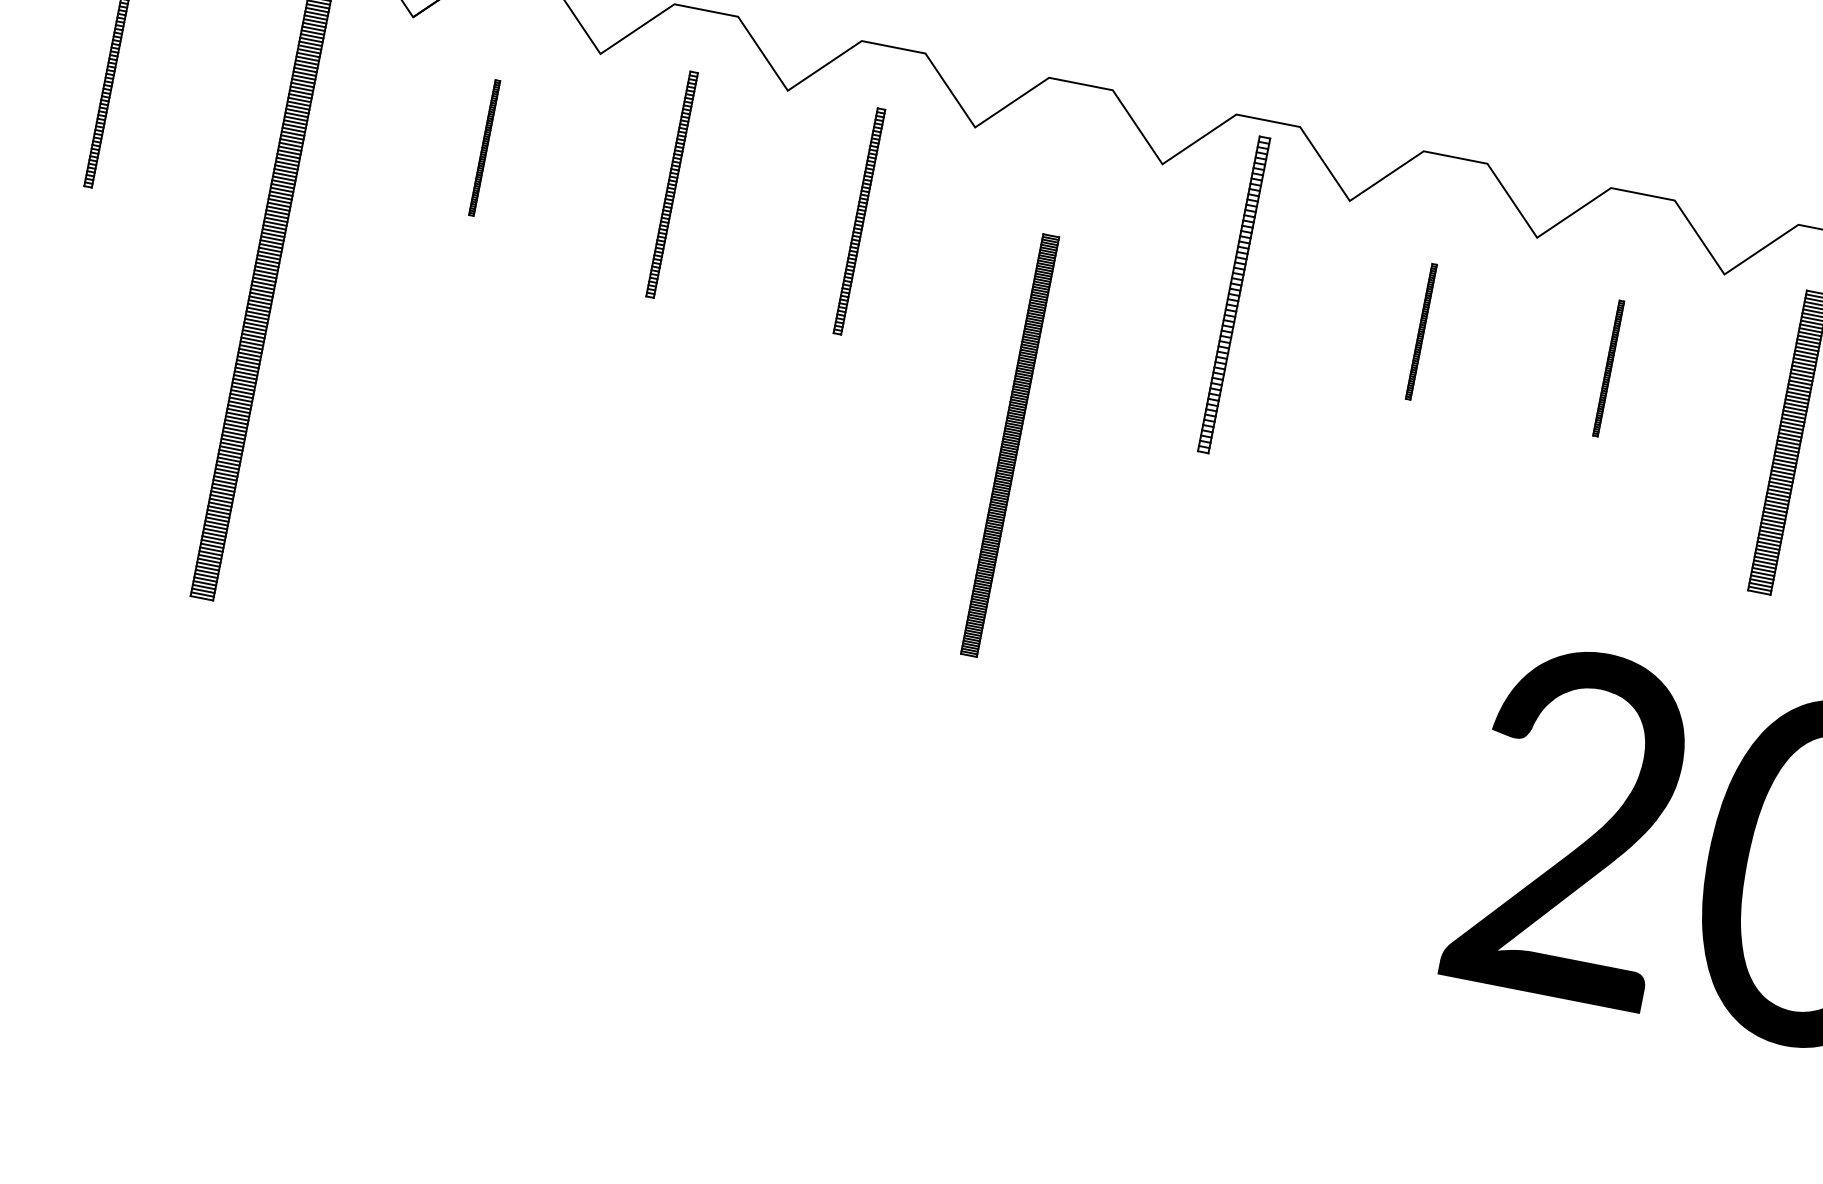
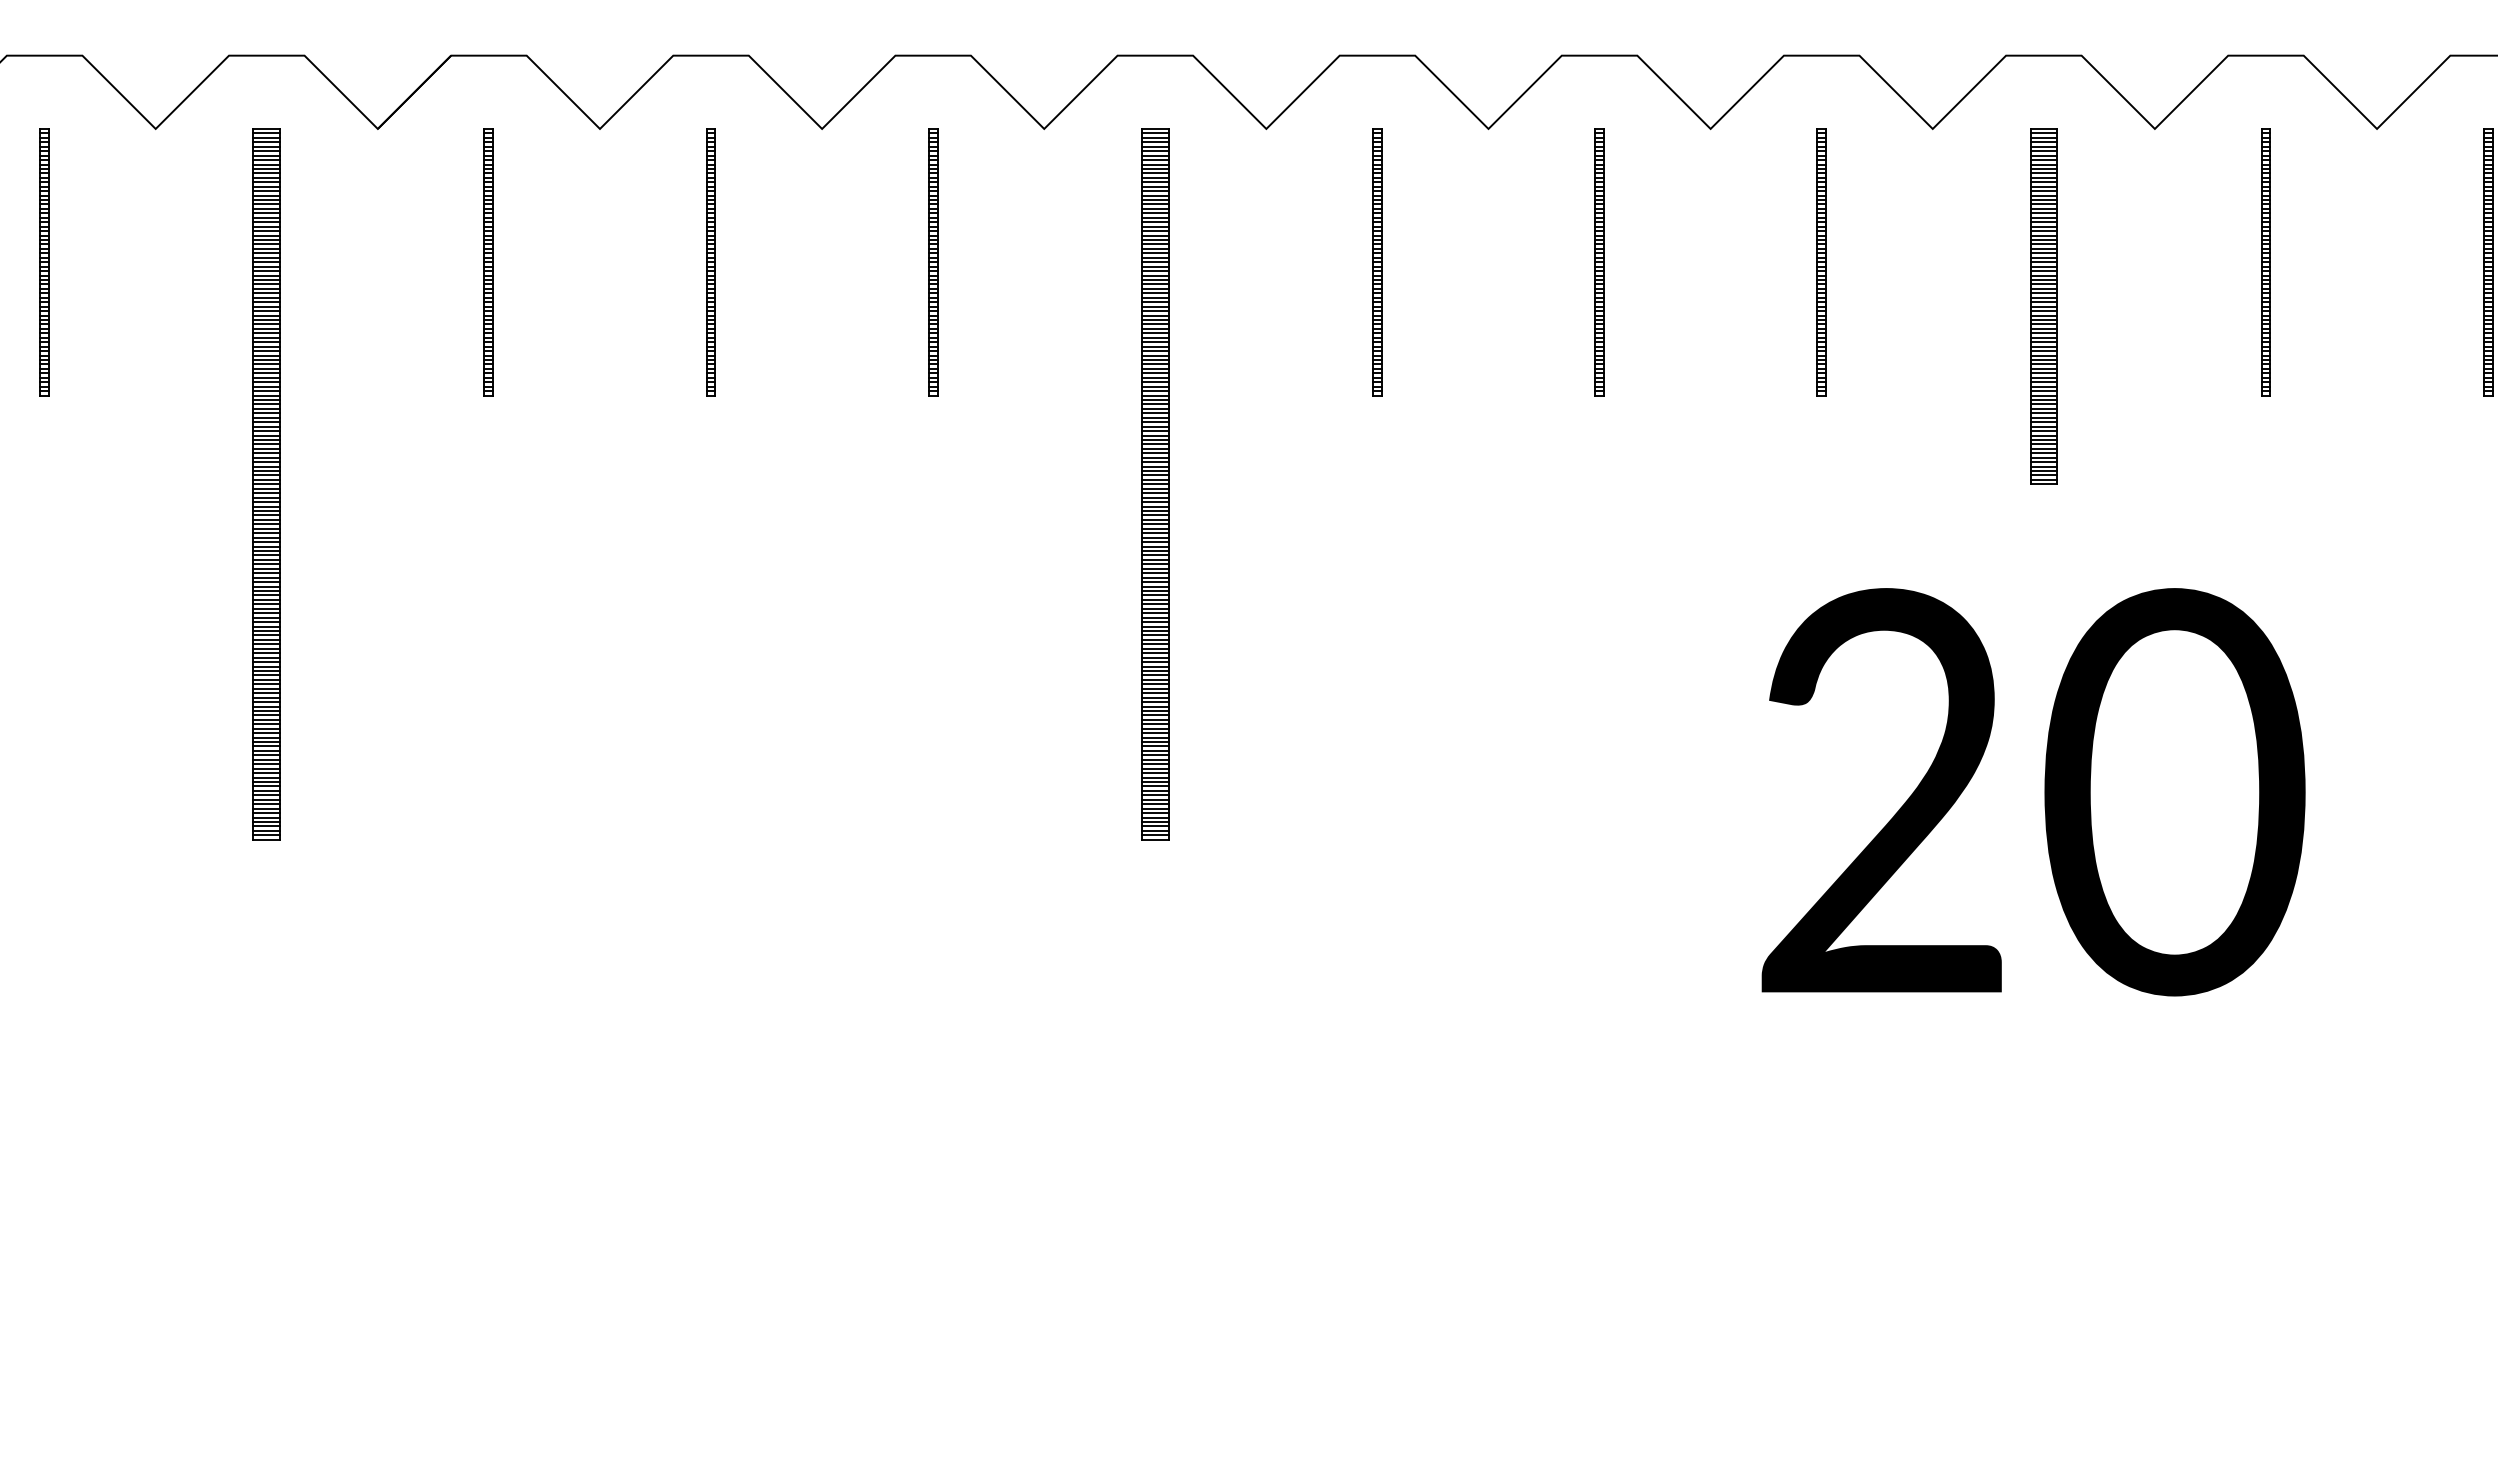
part: (484, 148) -> (488, 262), size x1.67
part: (1234, 295) -> (1377, 262), size x0.71
part: (1421, 331) -> (1599, 262), size x1.67
part: (1608, 368) -> (1821, 262), size x1.67
part: (1010, 445) -> (1155, 484), size x1.43

